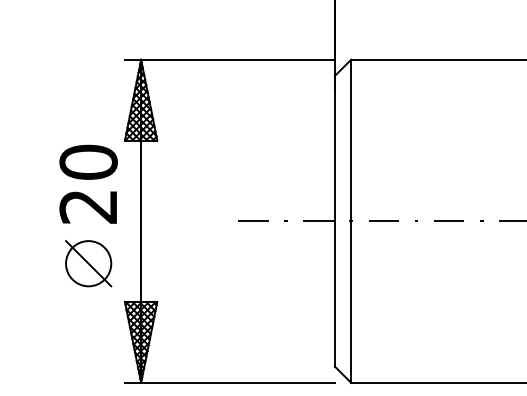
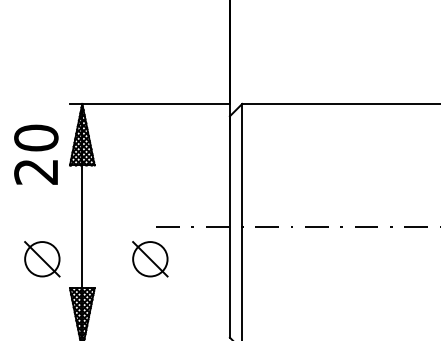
text: (88, 183) -> (36, 154), moved
part: (230, 264) -> (150, 259), added

